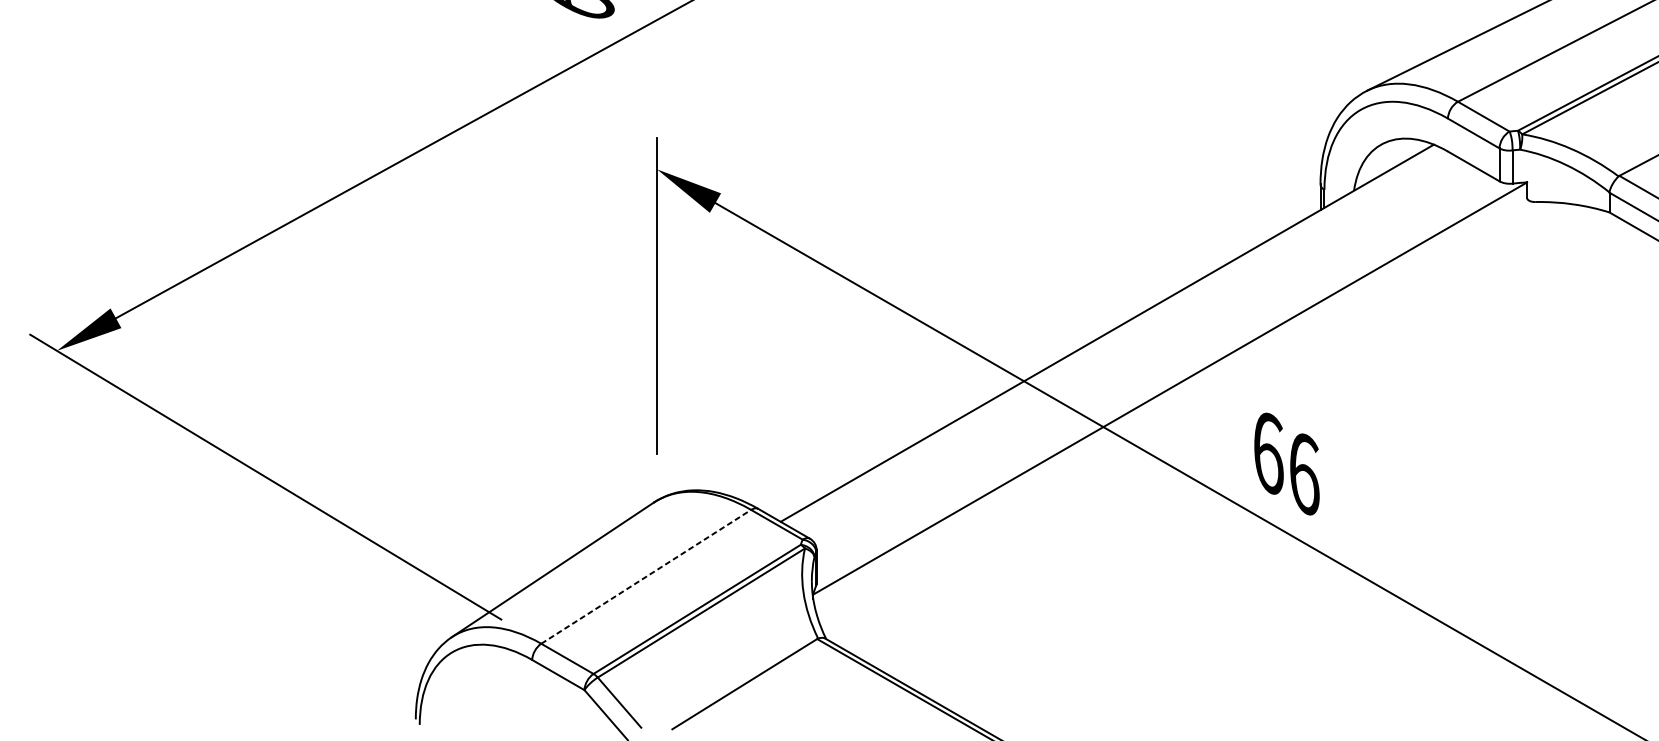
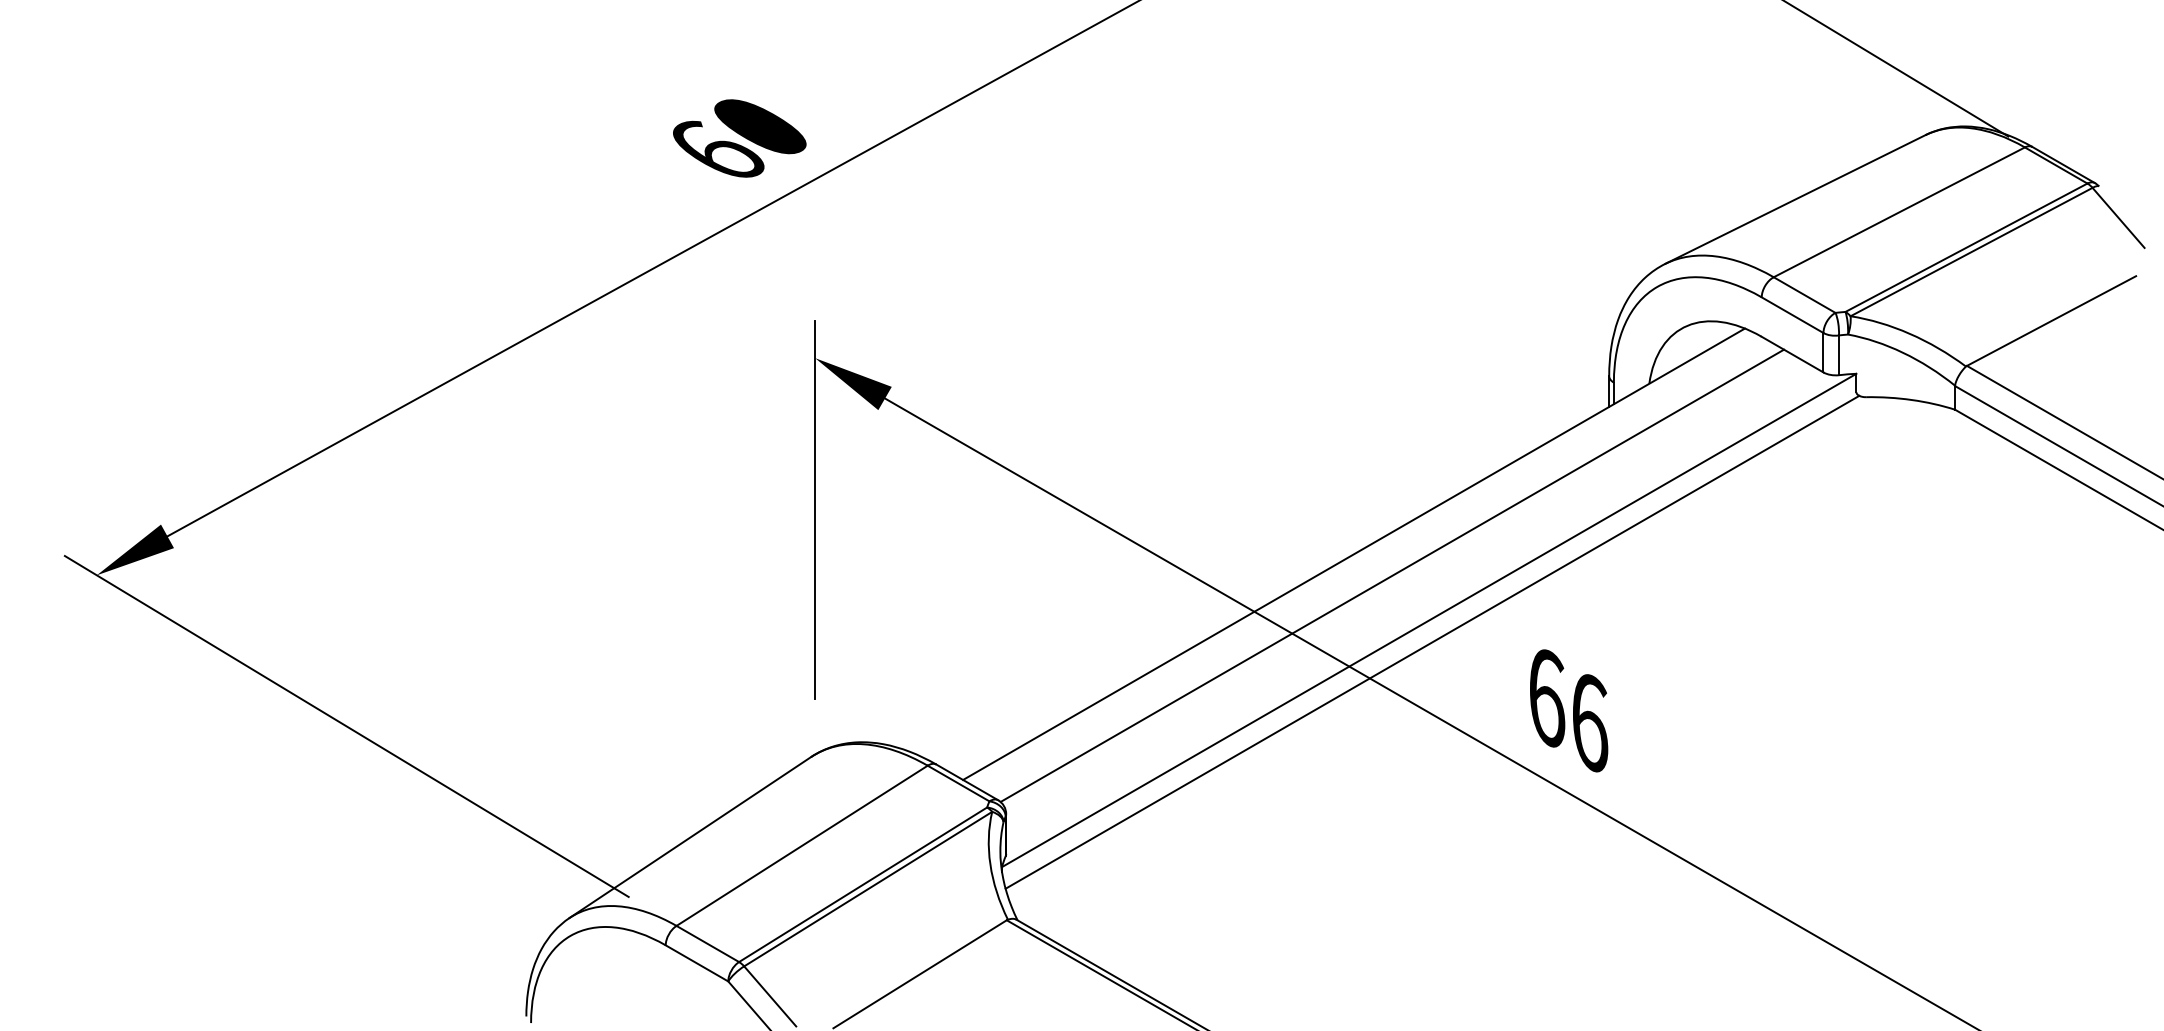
line: (1139, 350) -> (1392, 575), added
line: (1172, 406) -> (1432, 641), added
line: (646, 576) -> (802, 845), dashed -> solid

